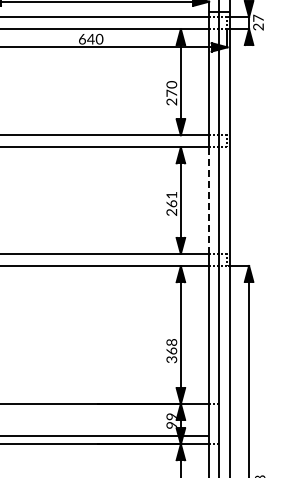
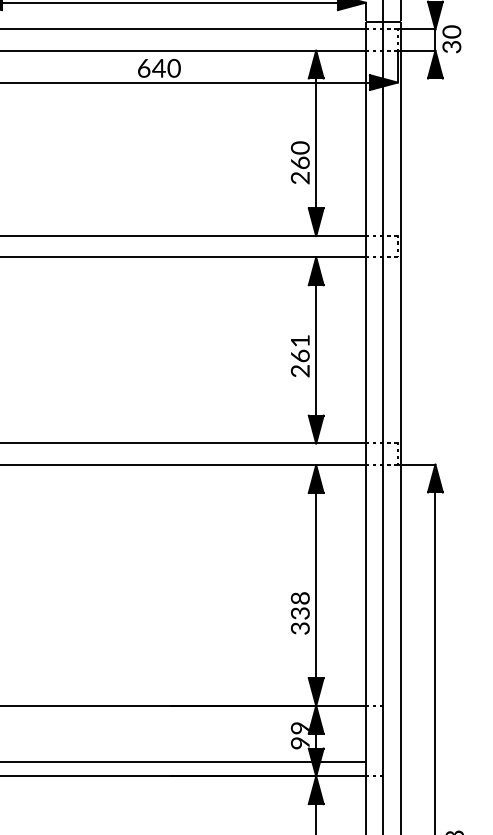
text: (258, 22) -> (451, 39), 27 -> 30
text: (171, 92) -> (299, 161), 270 -> 260
line: (209, 201) -> (366, 351), dashed -> solid
text: (171, 350) -> (299, 612), 368 -> 338

